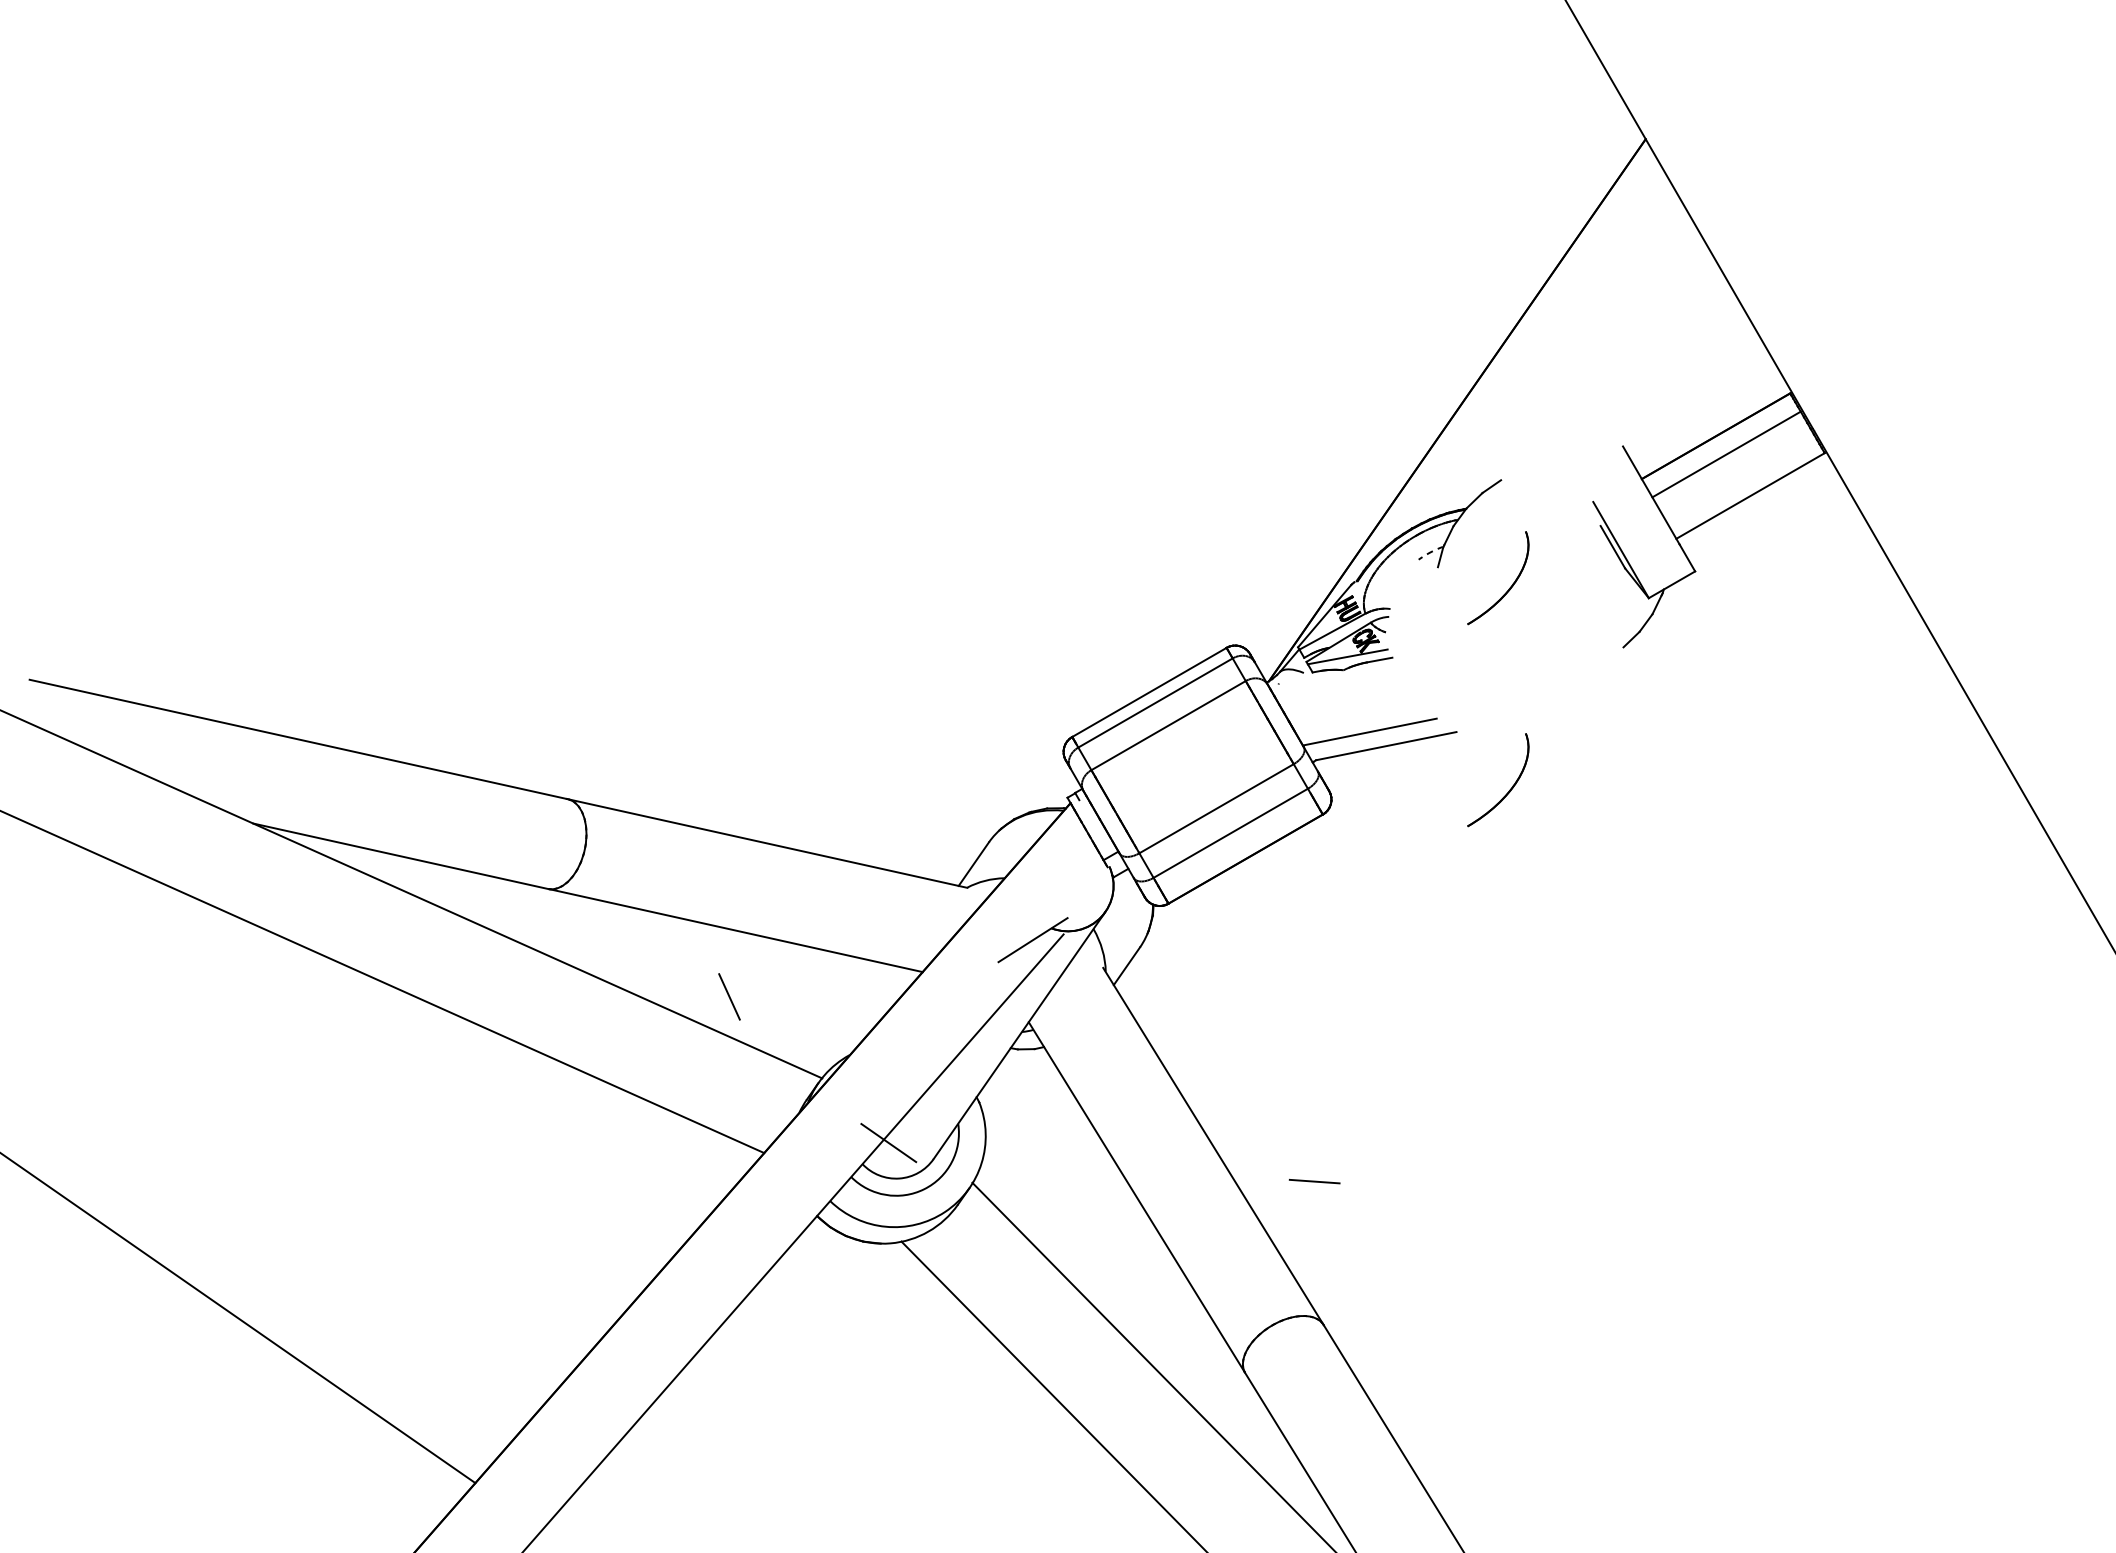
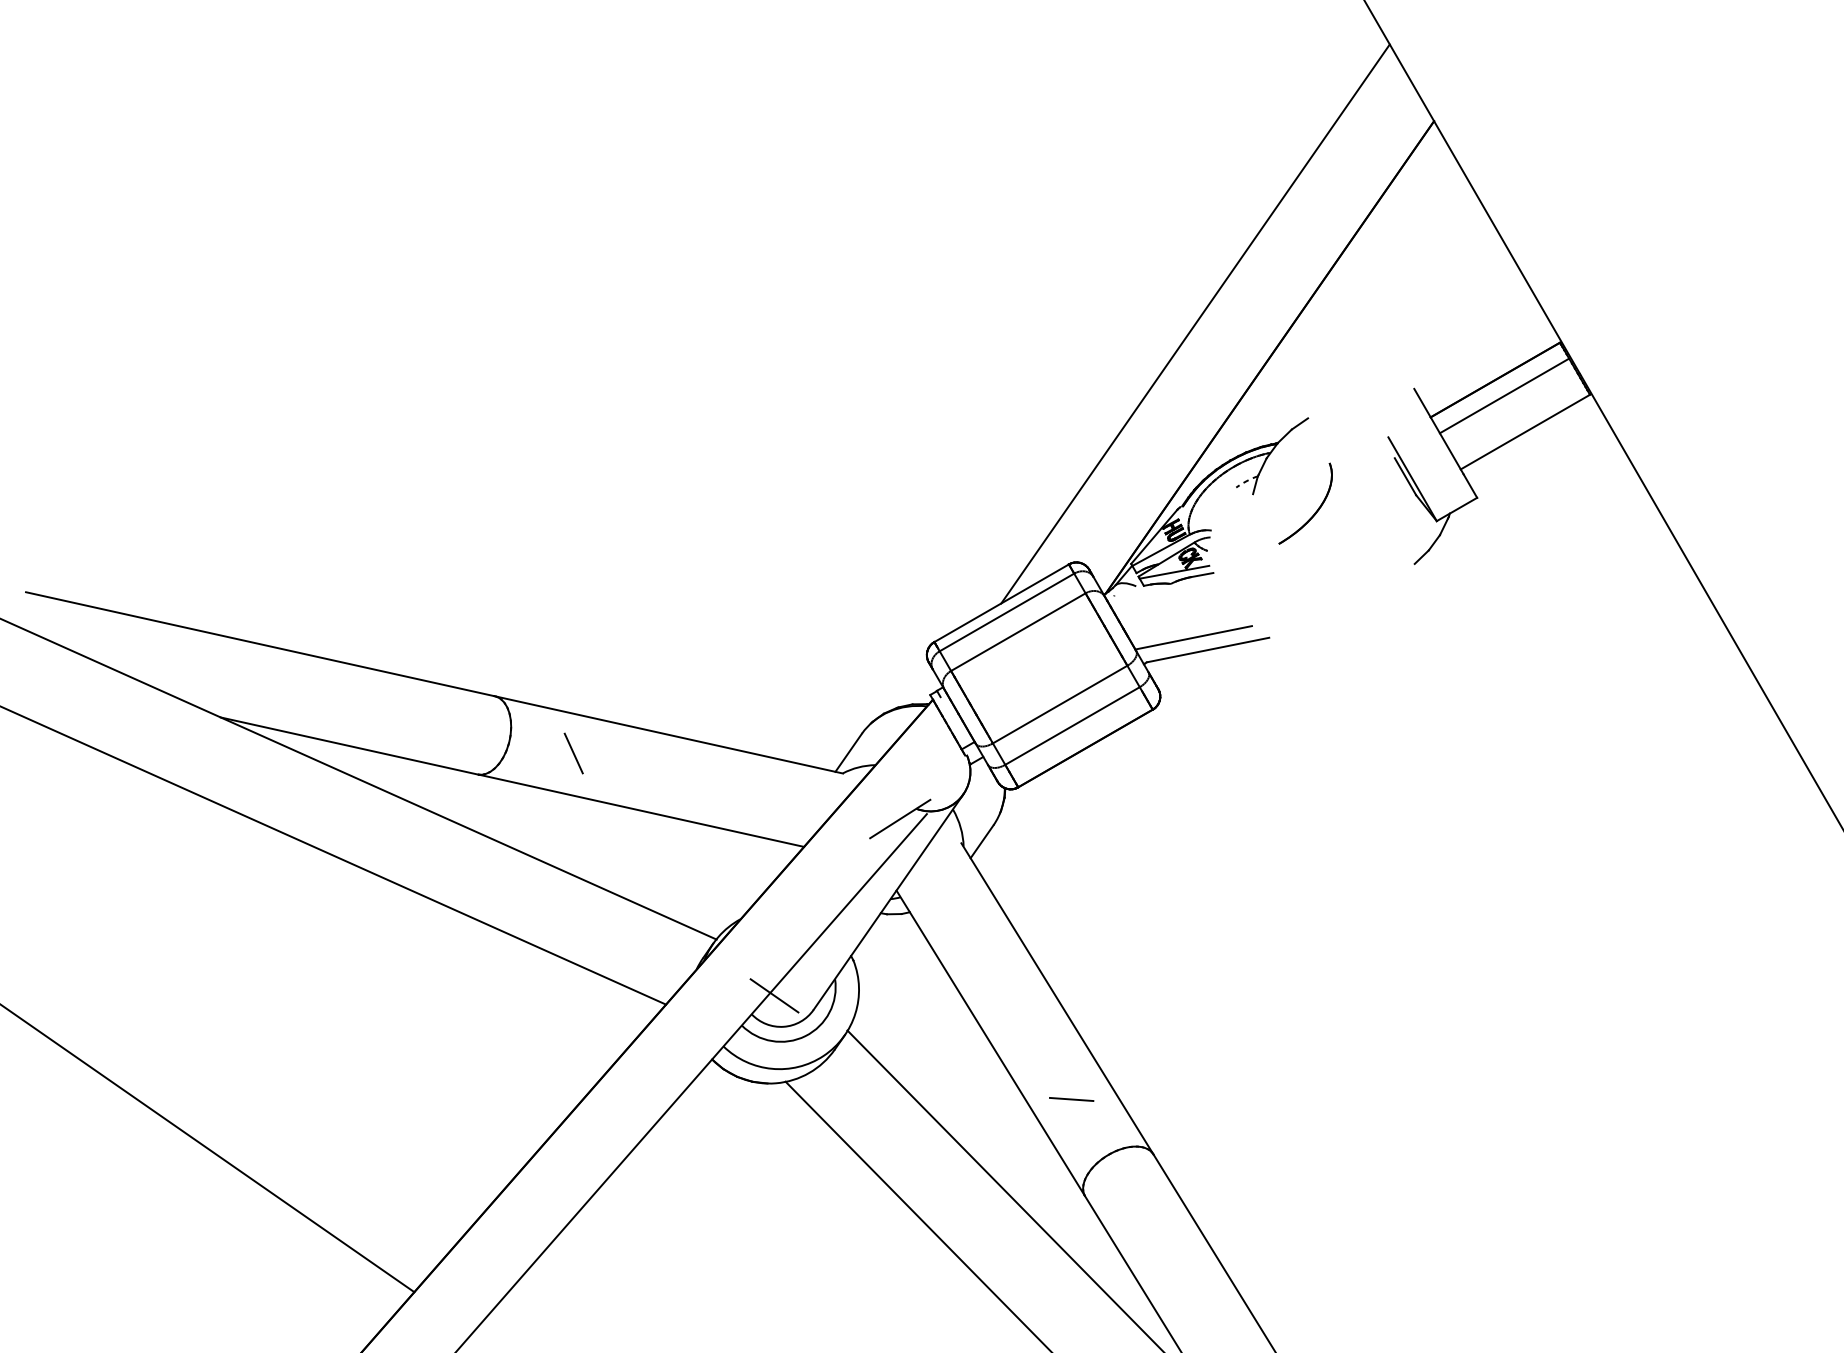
line: (1371, 371) -> (1195, 323), added
part: (1508, 790) -> (1314, 688), removed
line: (729, 996) -> (573, 753), moved
line: (1314, 1181) -> (1071, 1099), moved

